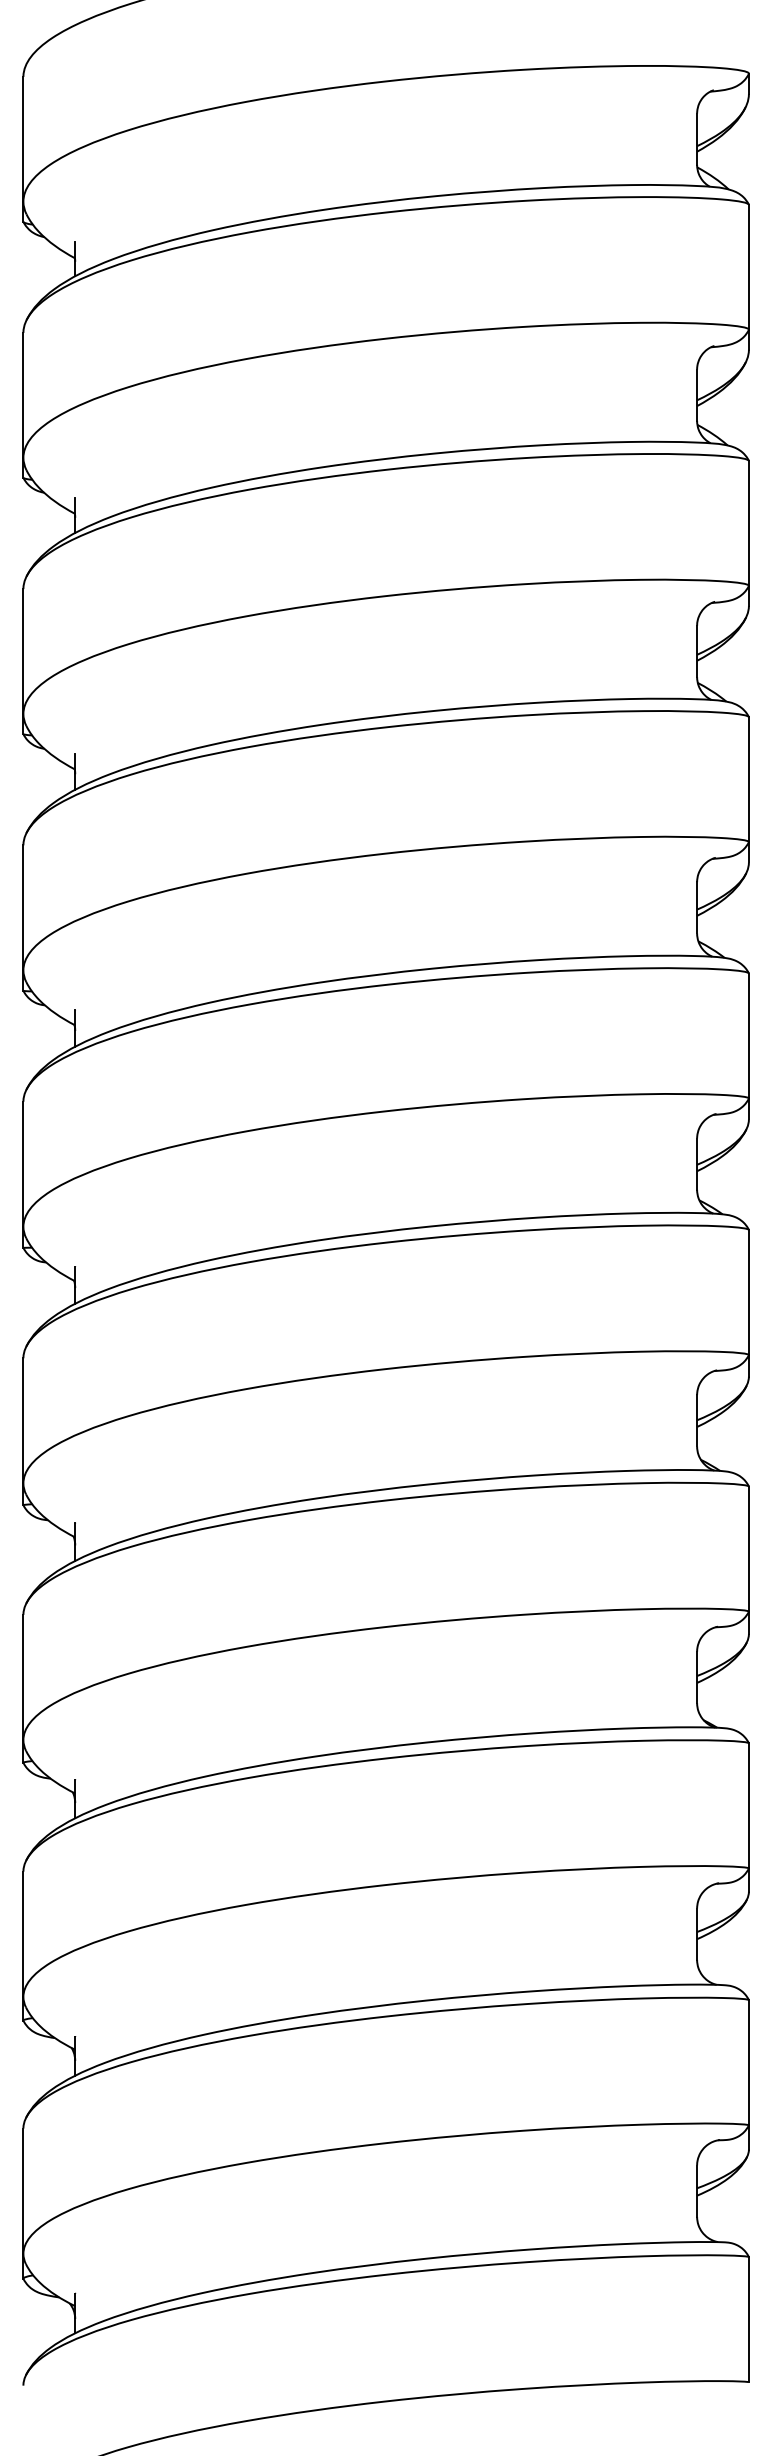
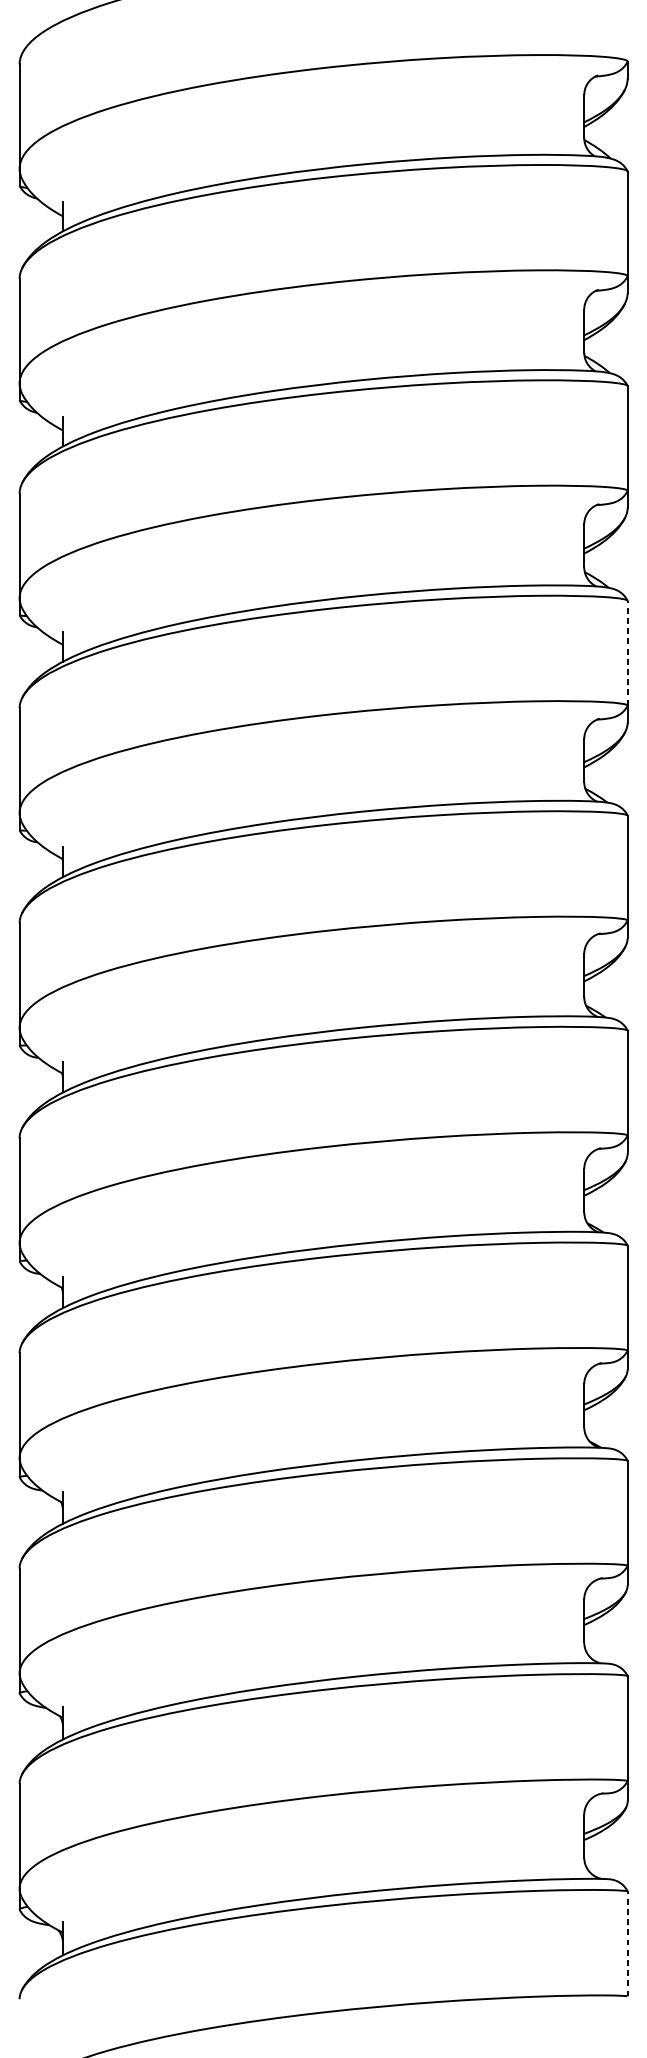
line: (748, 779) -> (627, 653), solid -> dashed
line: (748, 2319) -> (627, 1943), solid -> dashed

